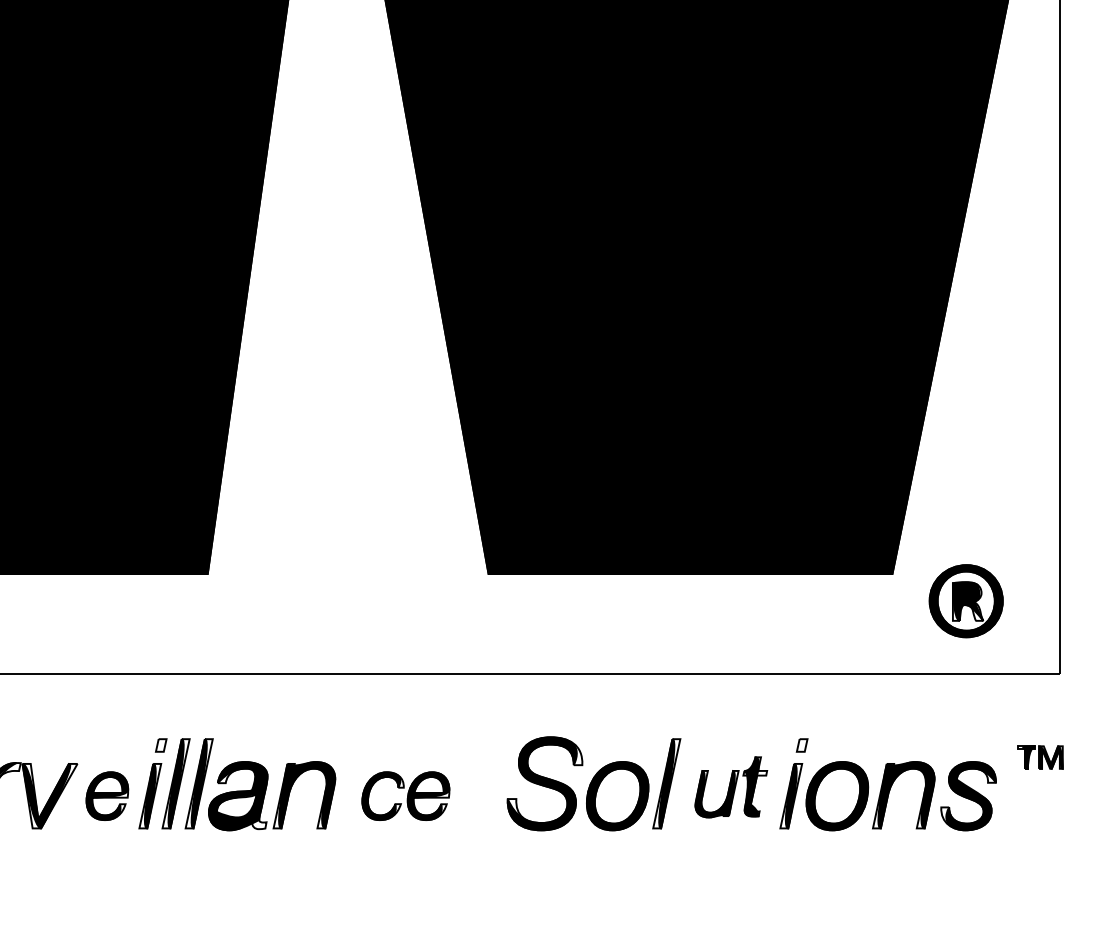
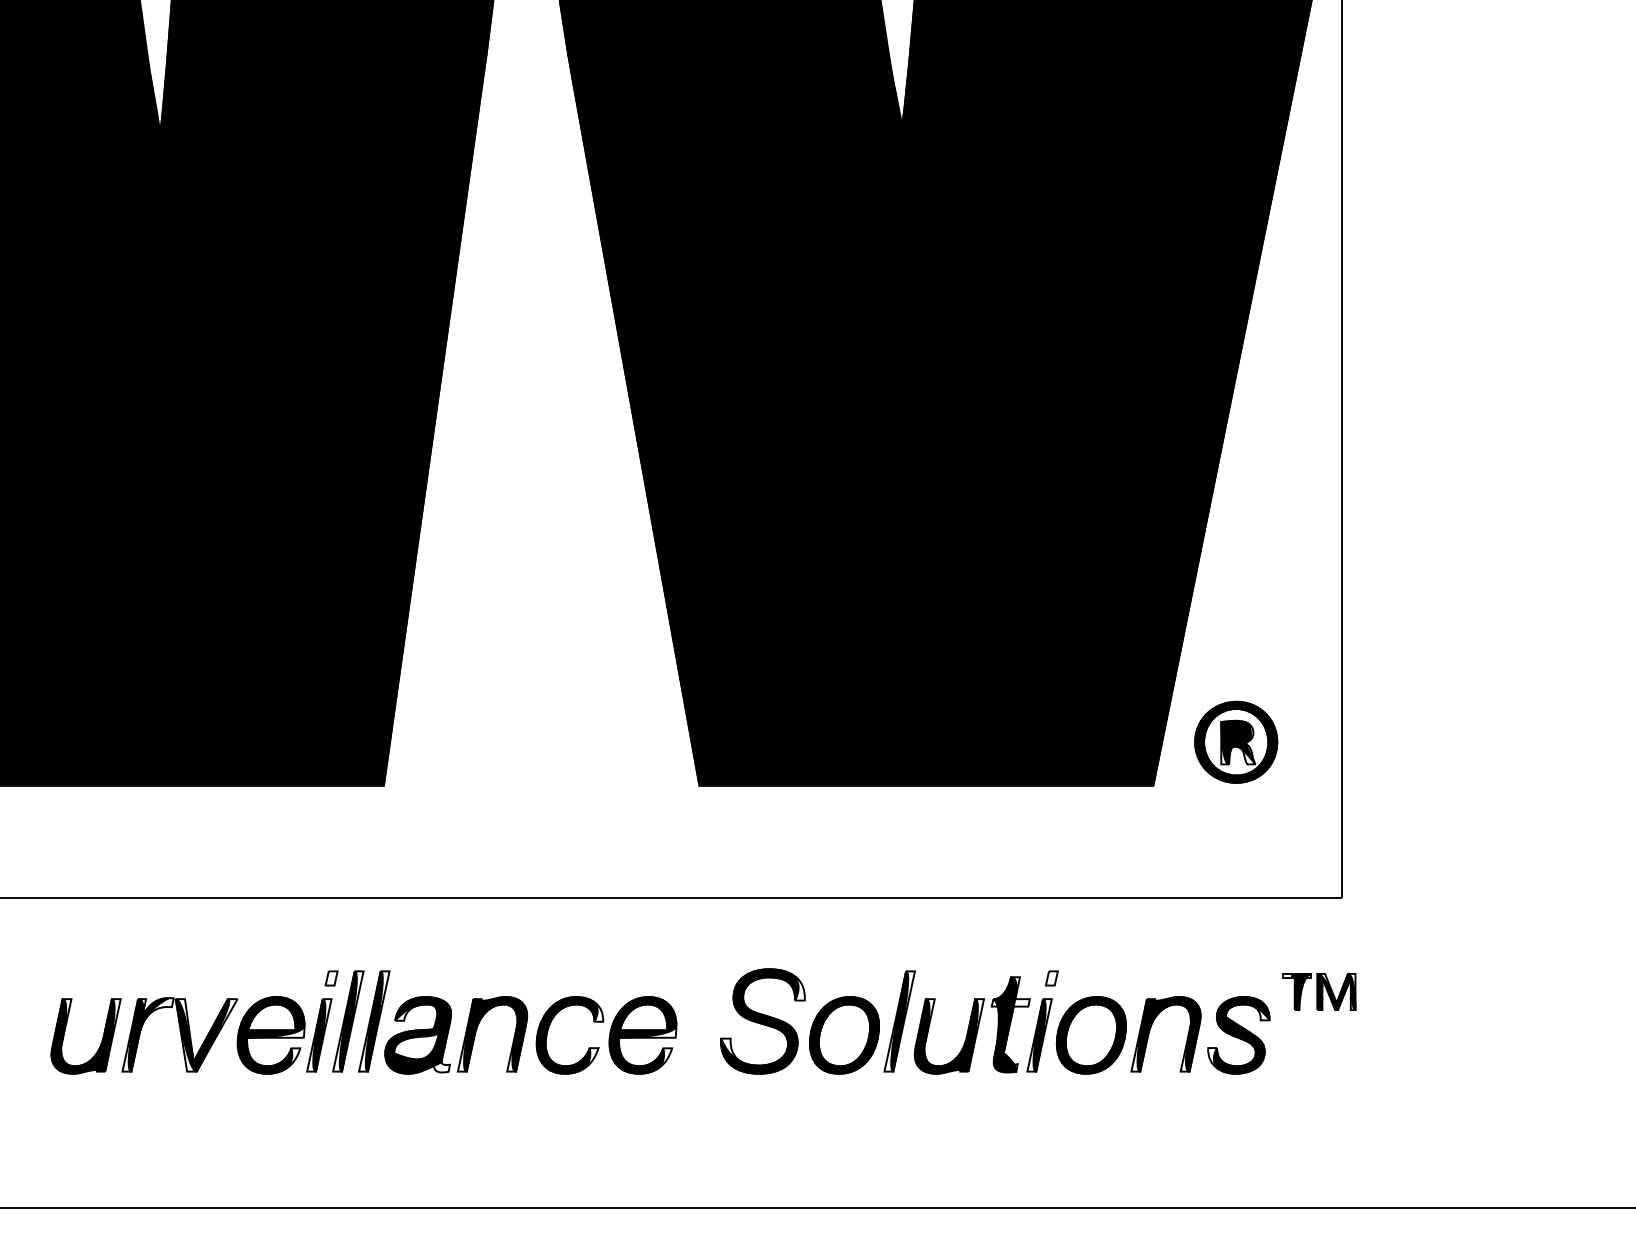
part: (966, 600) -> (1236, 741), moved
part: (1040, 757) -> (1319, 991), size x1.43
part: (730, 787) -> (971, 1025), size x1.43
part: (106, 796) -> (270, 1035), size x1.43
part: (405, 796) -> (606, 1035), size x1.43

